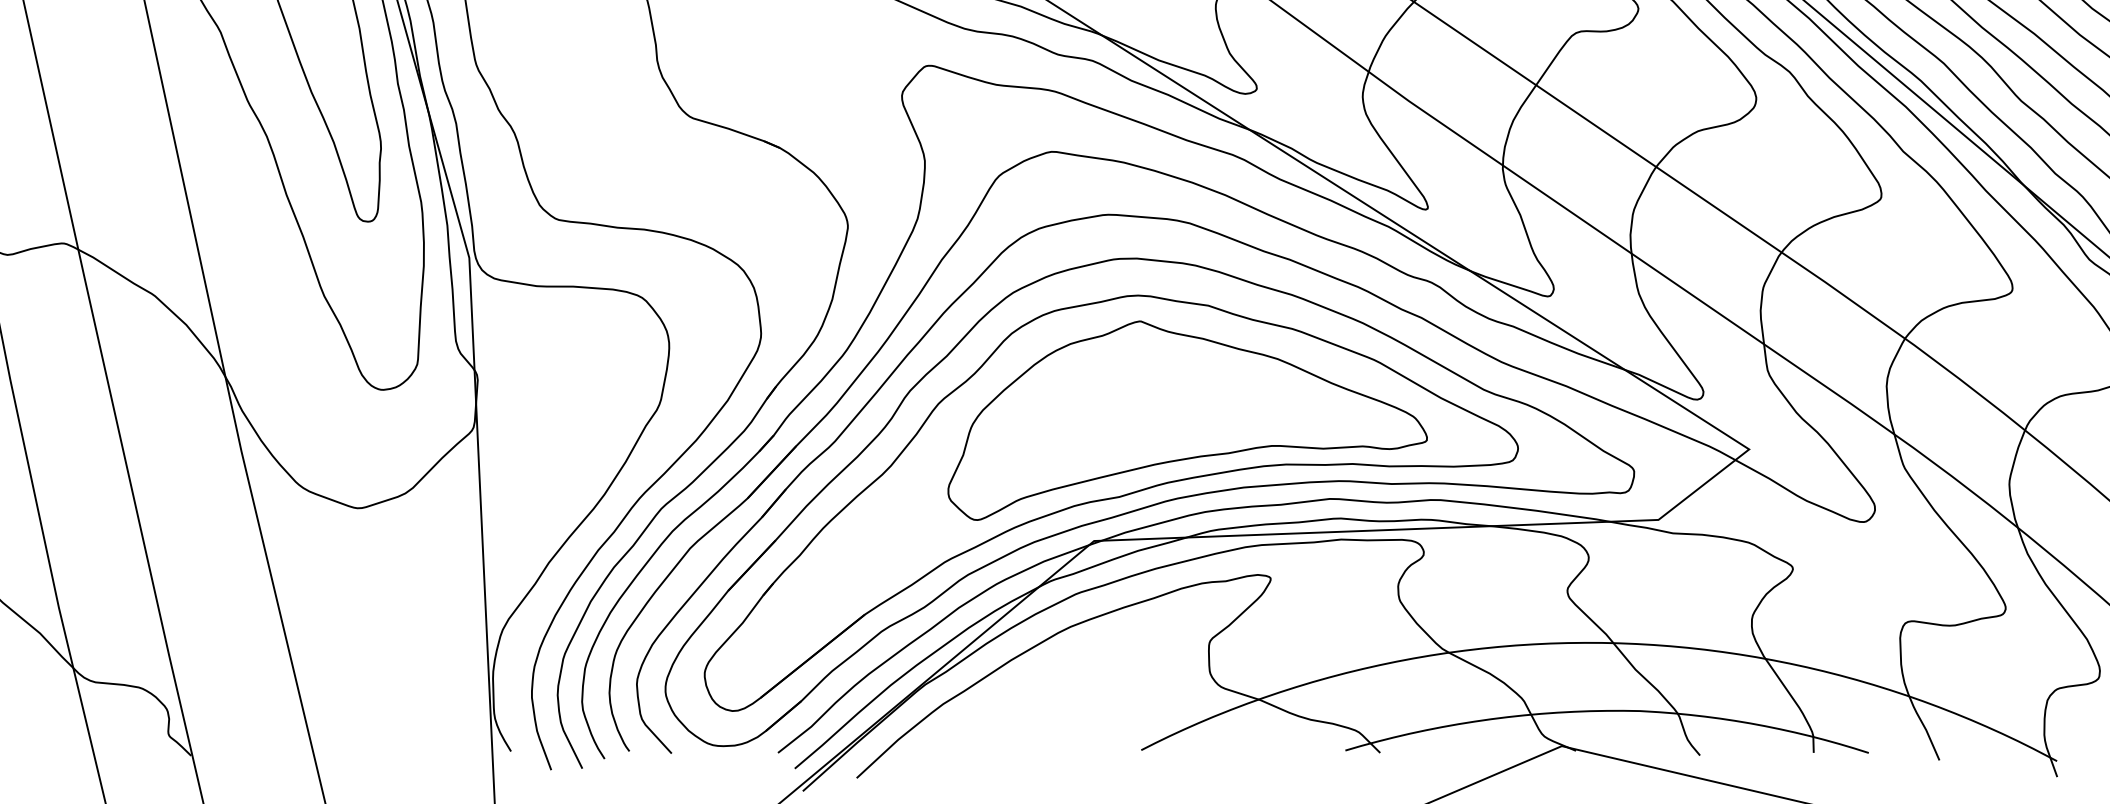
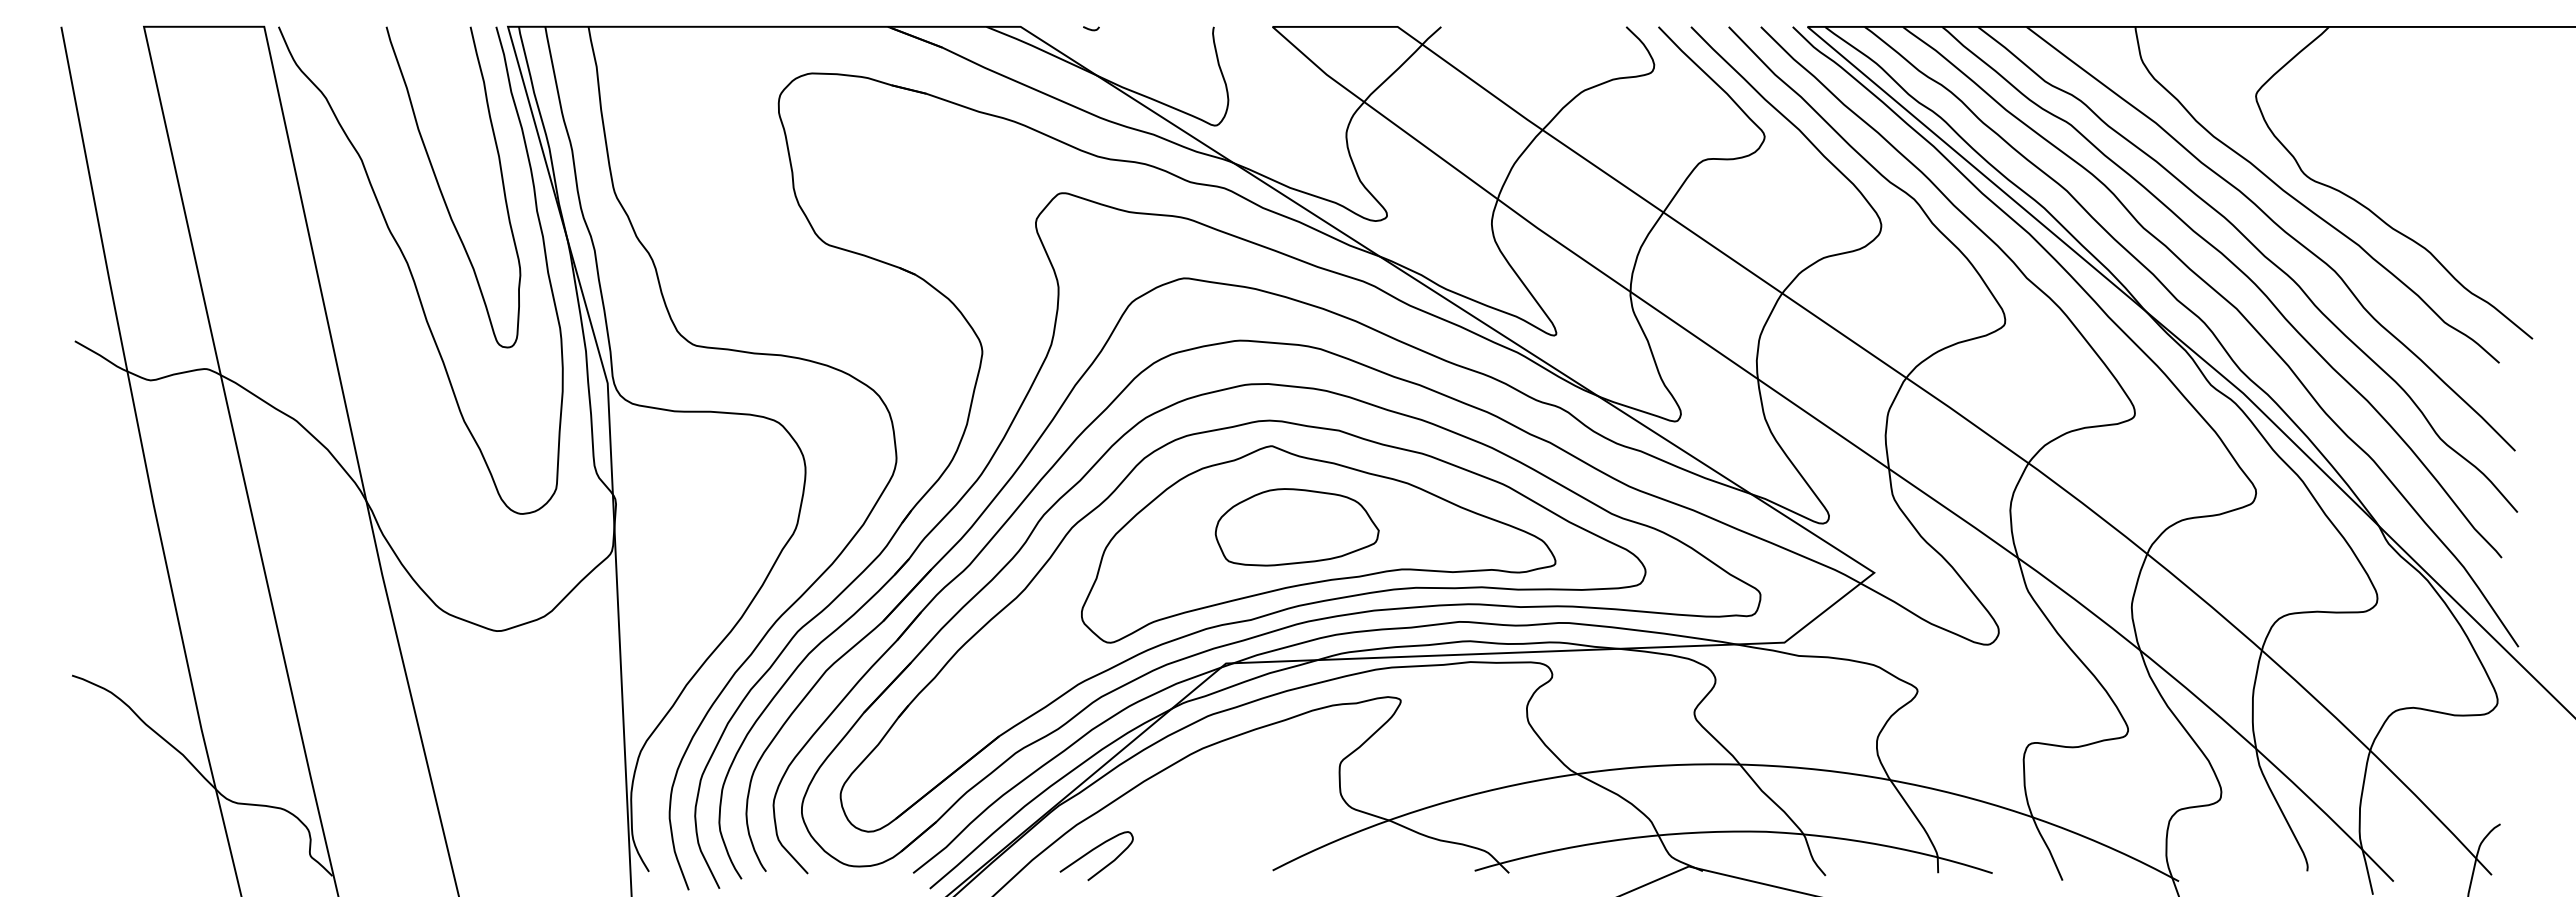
part: (1165, 403) -> (1296, 527), added
curve: (959, 730) -> (1092, 851), added

